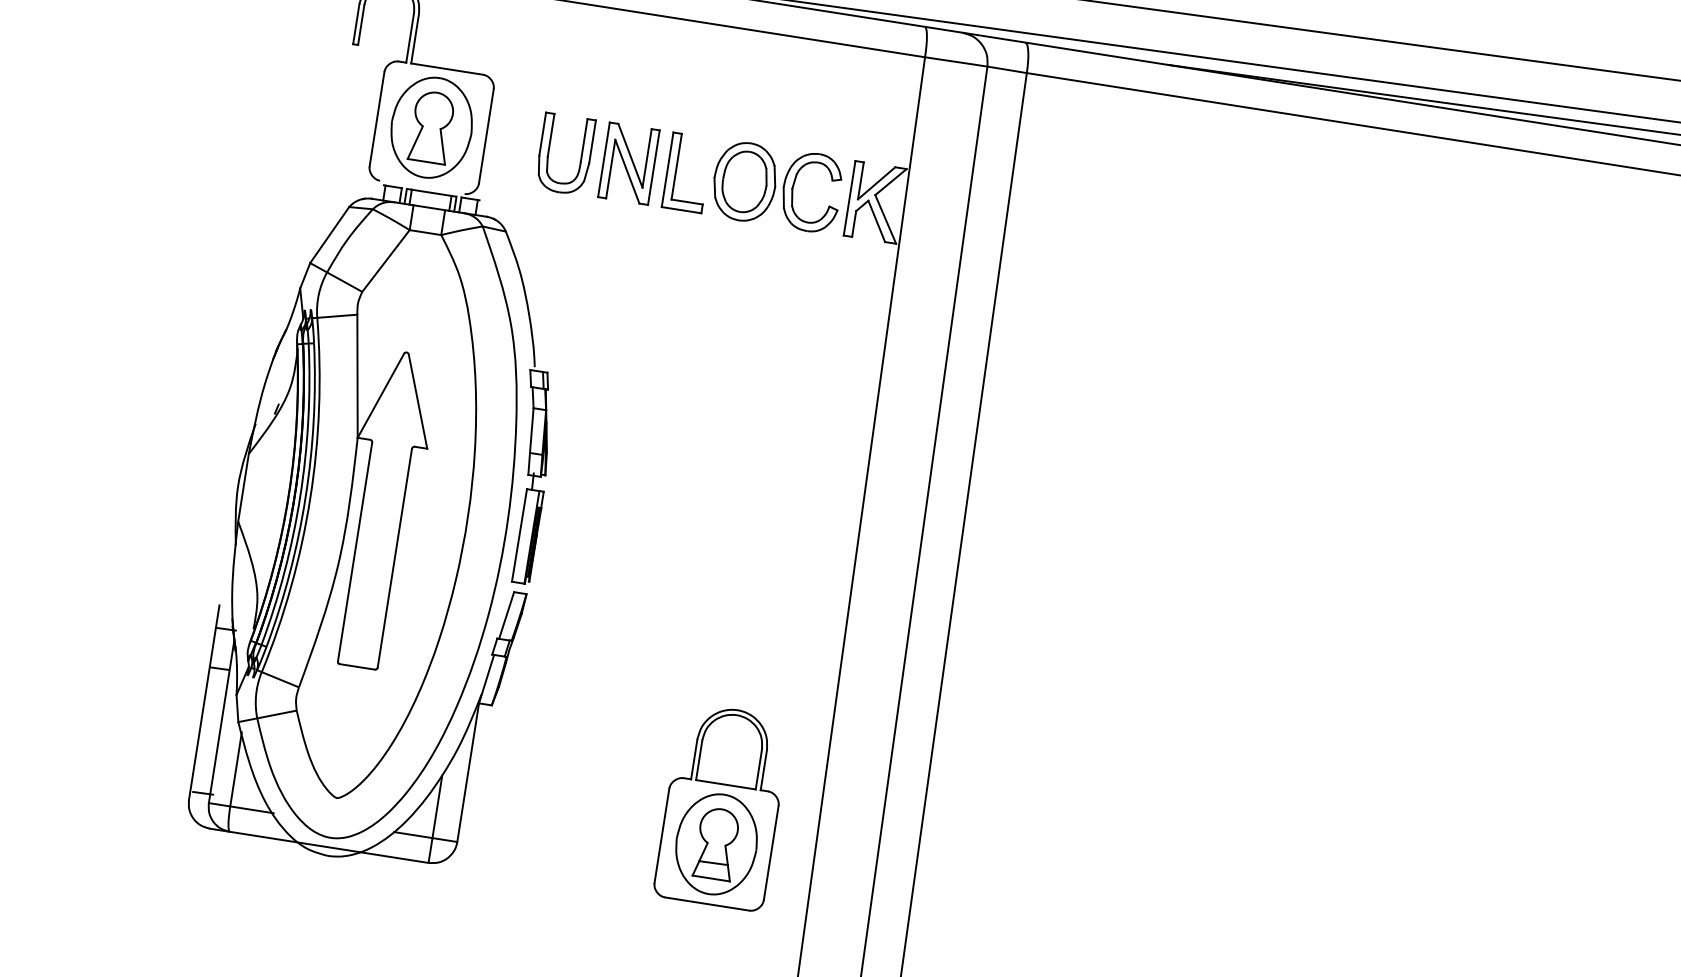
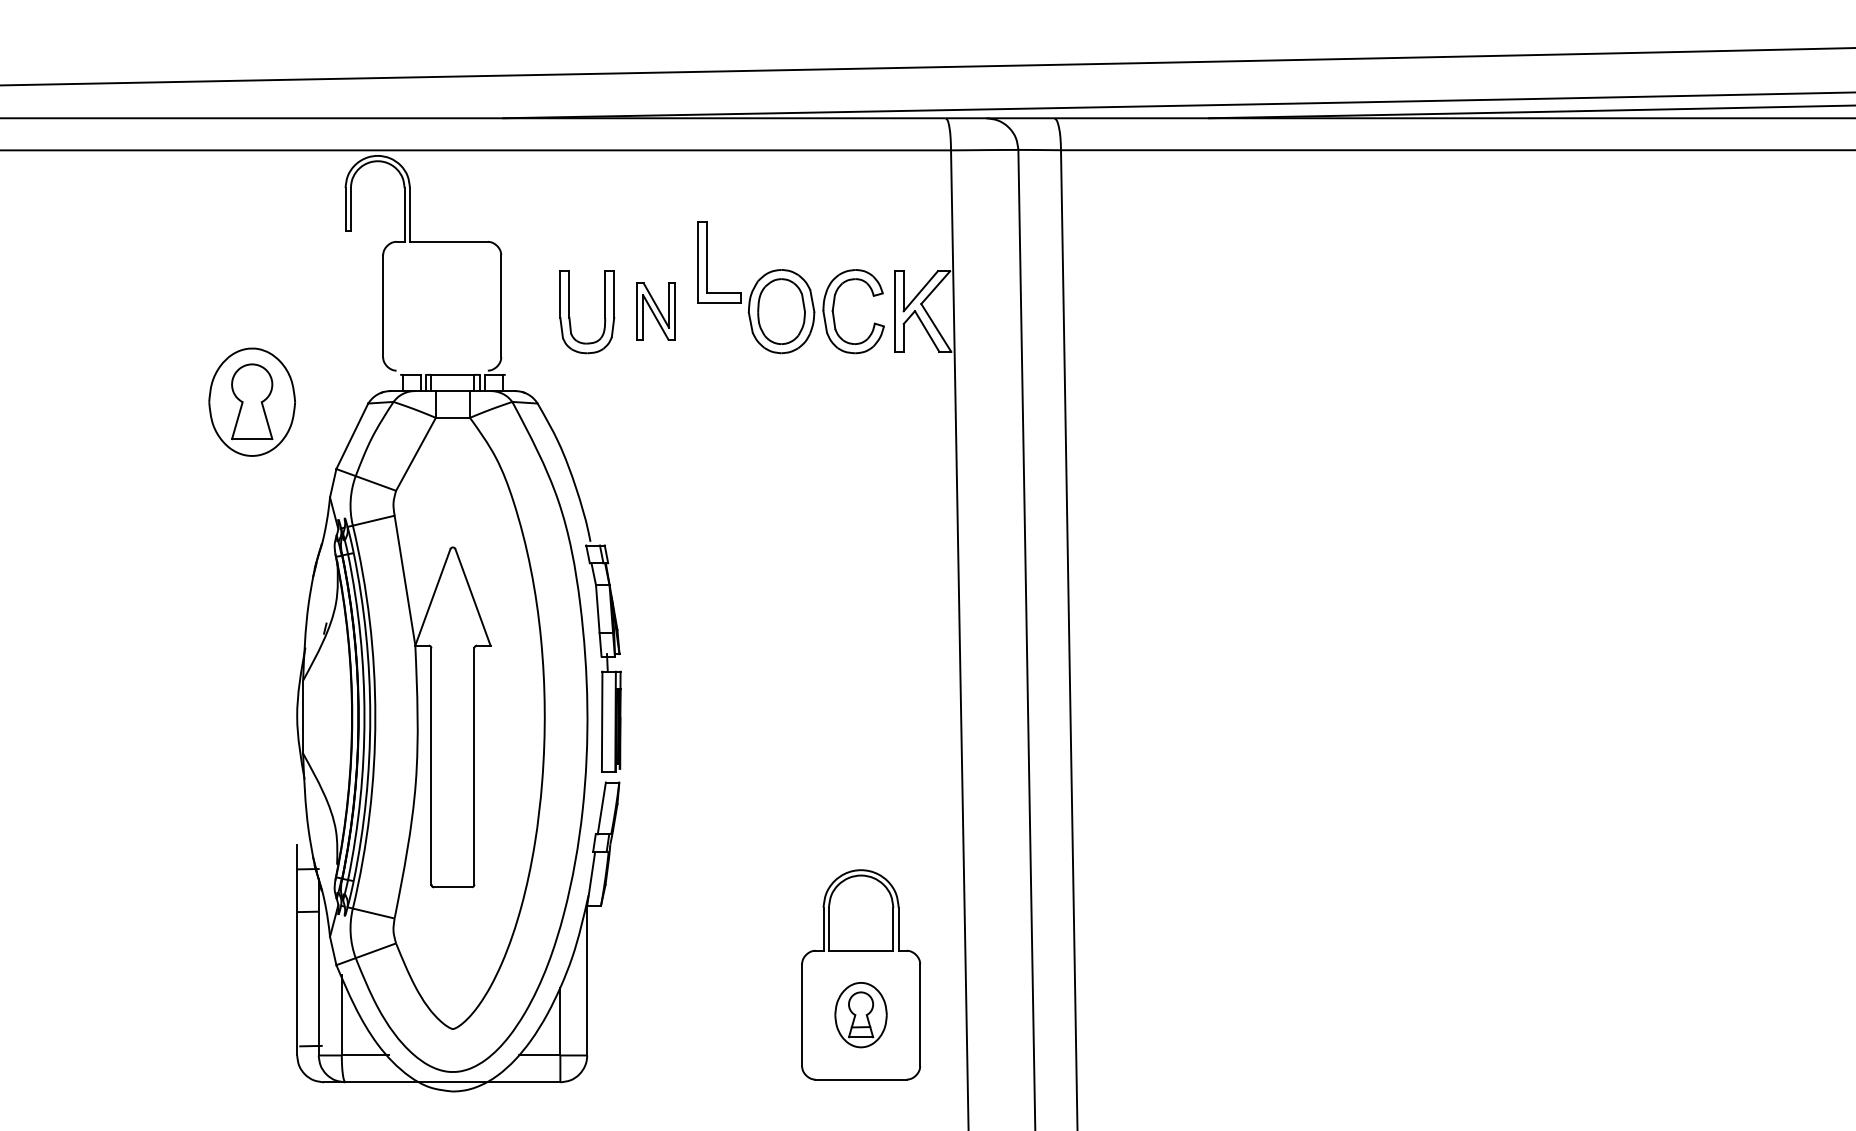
part: (431, 126) -> (251, 401), moved
part: (628, 163) -> (655, 311), size x0.7
part: (676, 171) -> (707, 262), moved
part: (716, 843) -> (860, 1014), size x0.6

